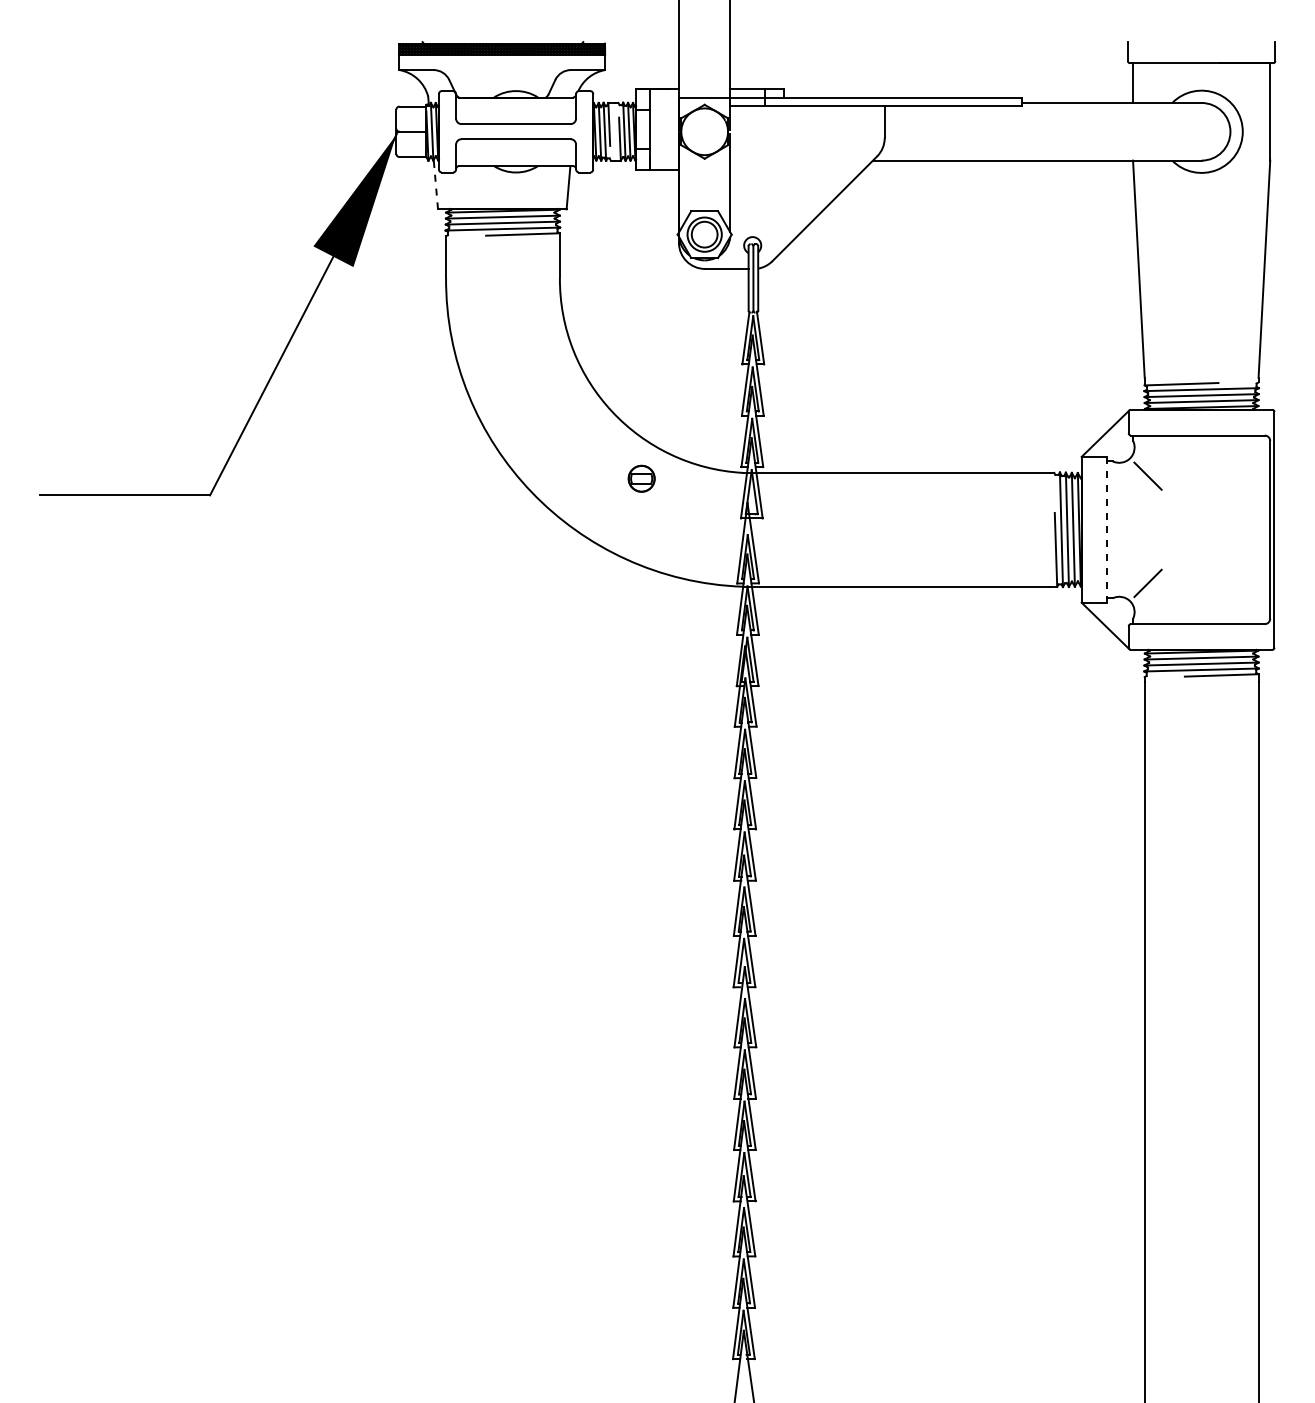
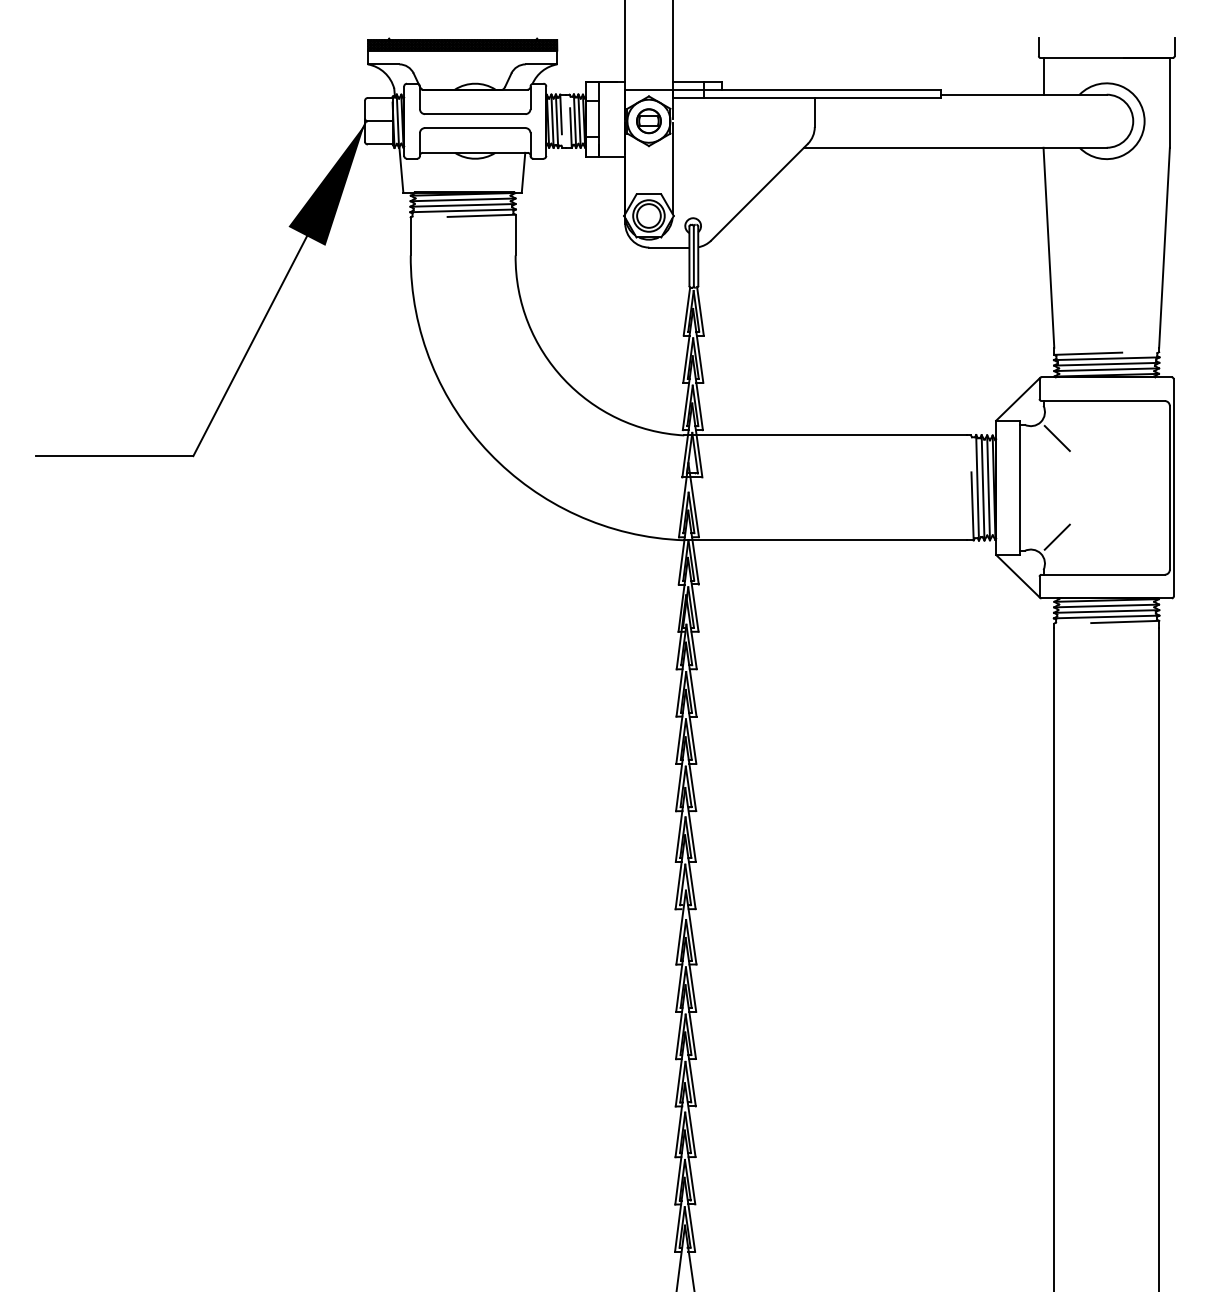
line: (435, 184) -> (401, 169), dashed -> solid
part: (641, 478) -> (648, 120), moved
line: (1107, 529) -> (1019, 487), dashed -> solid

